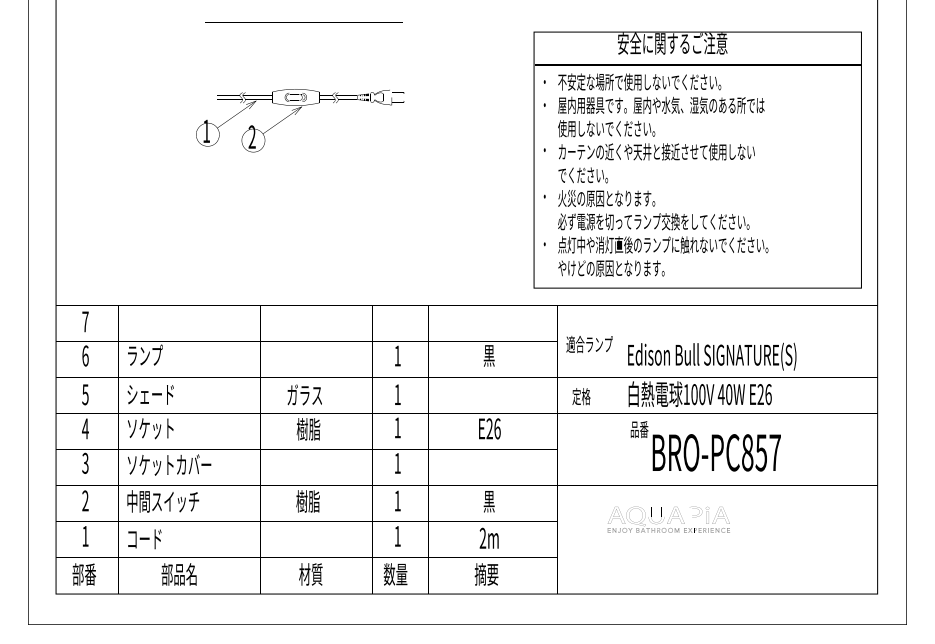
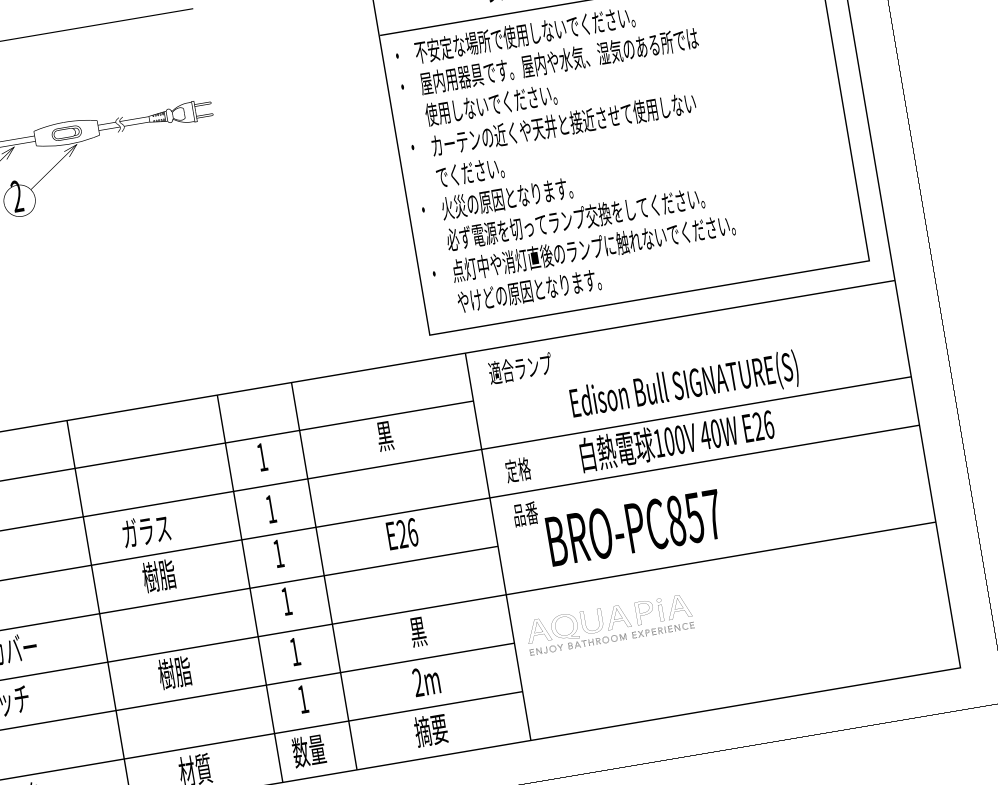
text: (589, 344) -> (520, 368), moved
text: (705, 446) -> (618, 521), moved
part: (668, 519) -> (609, 624), moved

